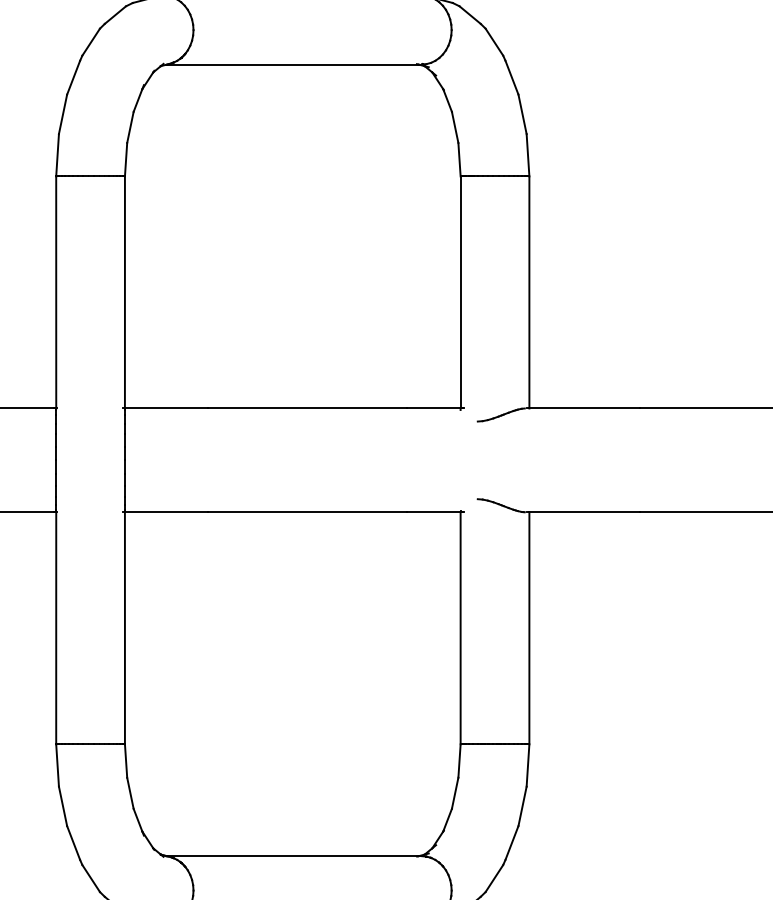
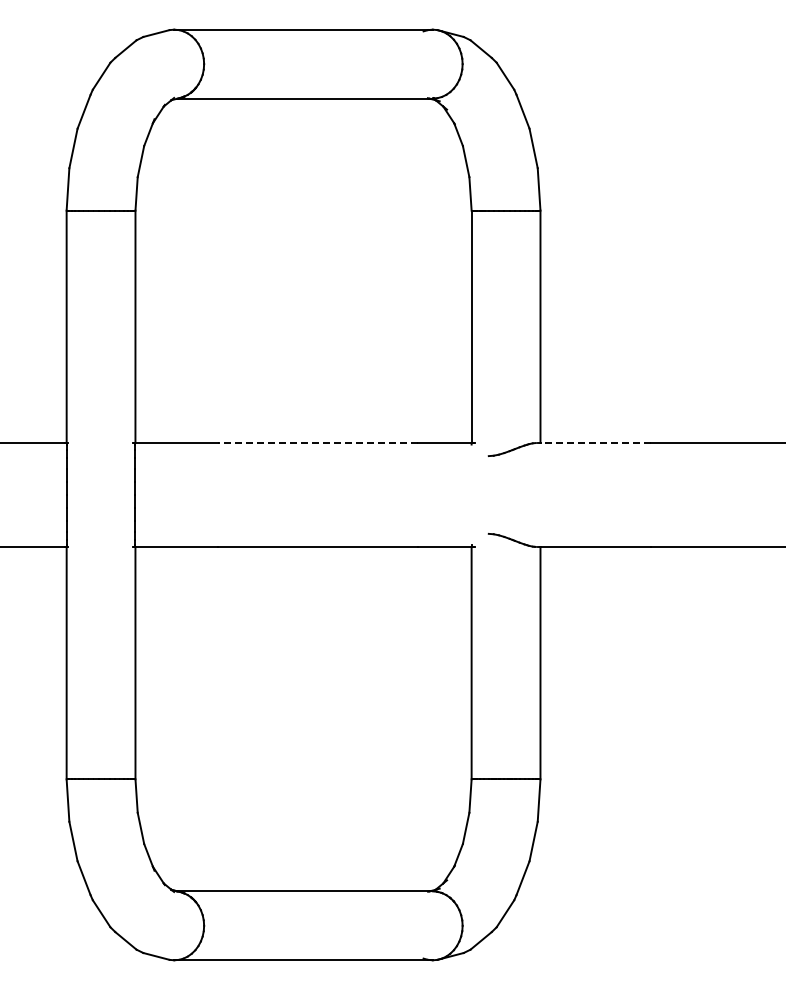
line: (307, 408) -> (318, 443), solid -> dashed
line: (584, 408) -> (595, 443), solid -> dashed

